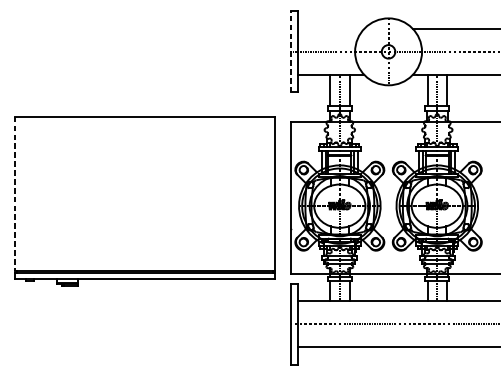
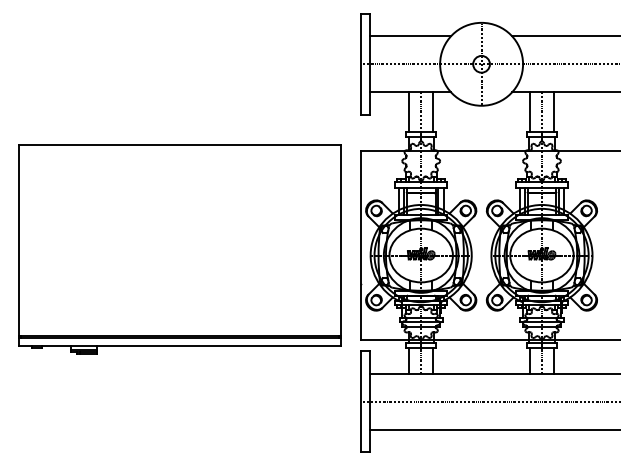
line: (331, 29) -> (410, 36), added
line: (290, 51) -> (360, 63), dashed -> solid
line: (14, 194) -> (18, 240), dashed -> solid

